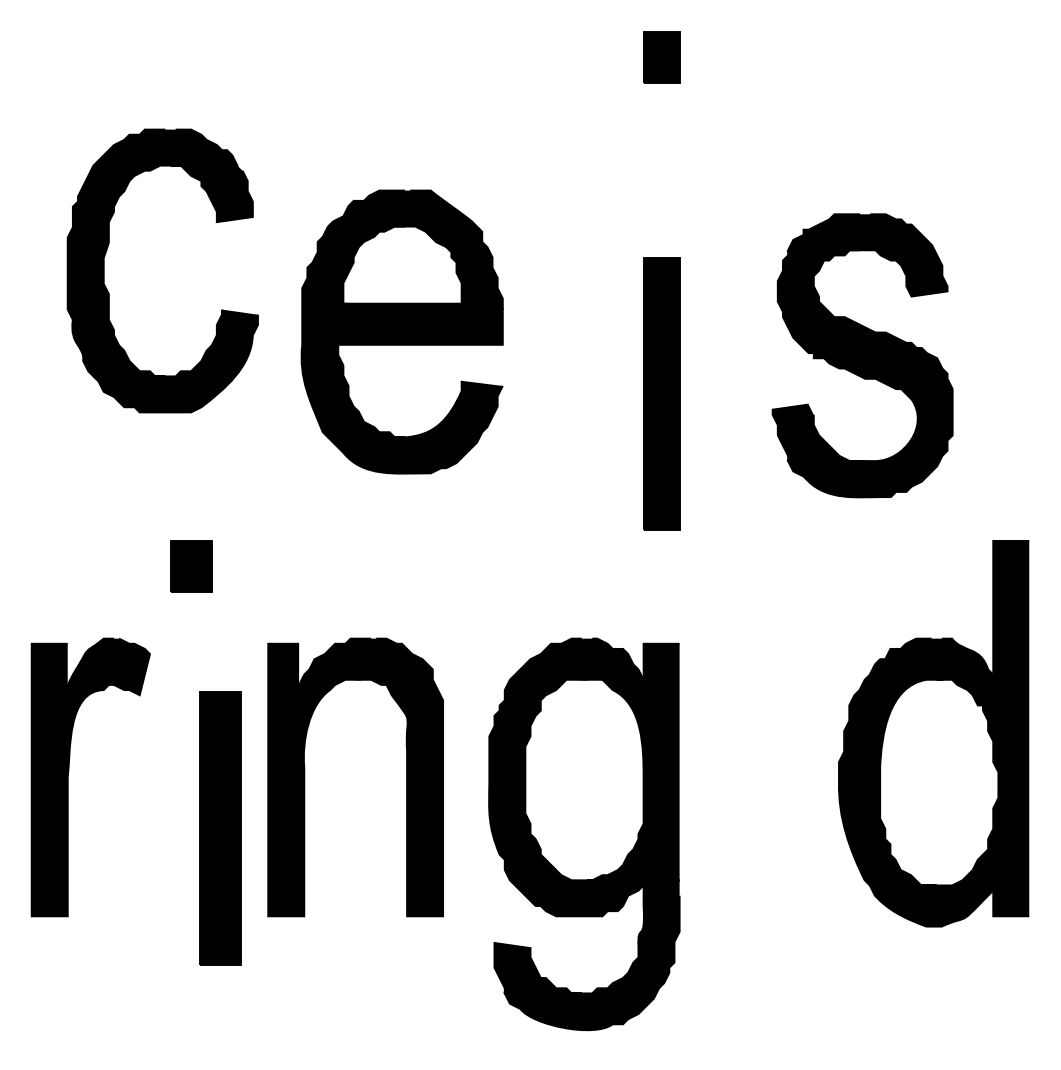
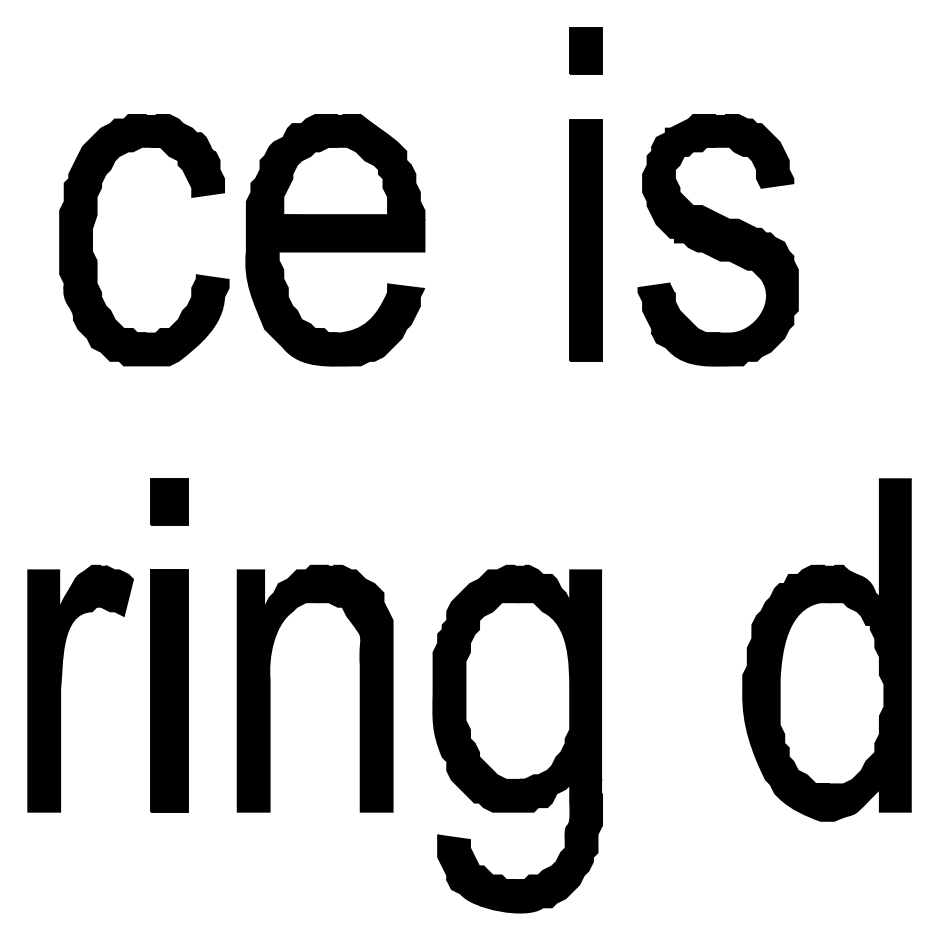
part: (402, 332) -> (335, 240), moved
part: (861, 356) -> (717, 240), moved
part: (660, 394) -> (585, 240), moved
part: (220, 828) -> (169, 690), moved

